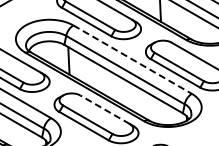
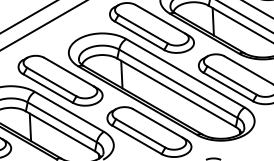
line: (132, 59) -> (185, 73), dashed -> solid
line: (105, 109) -> (158, 123), dashed -> solid

